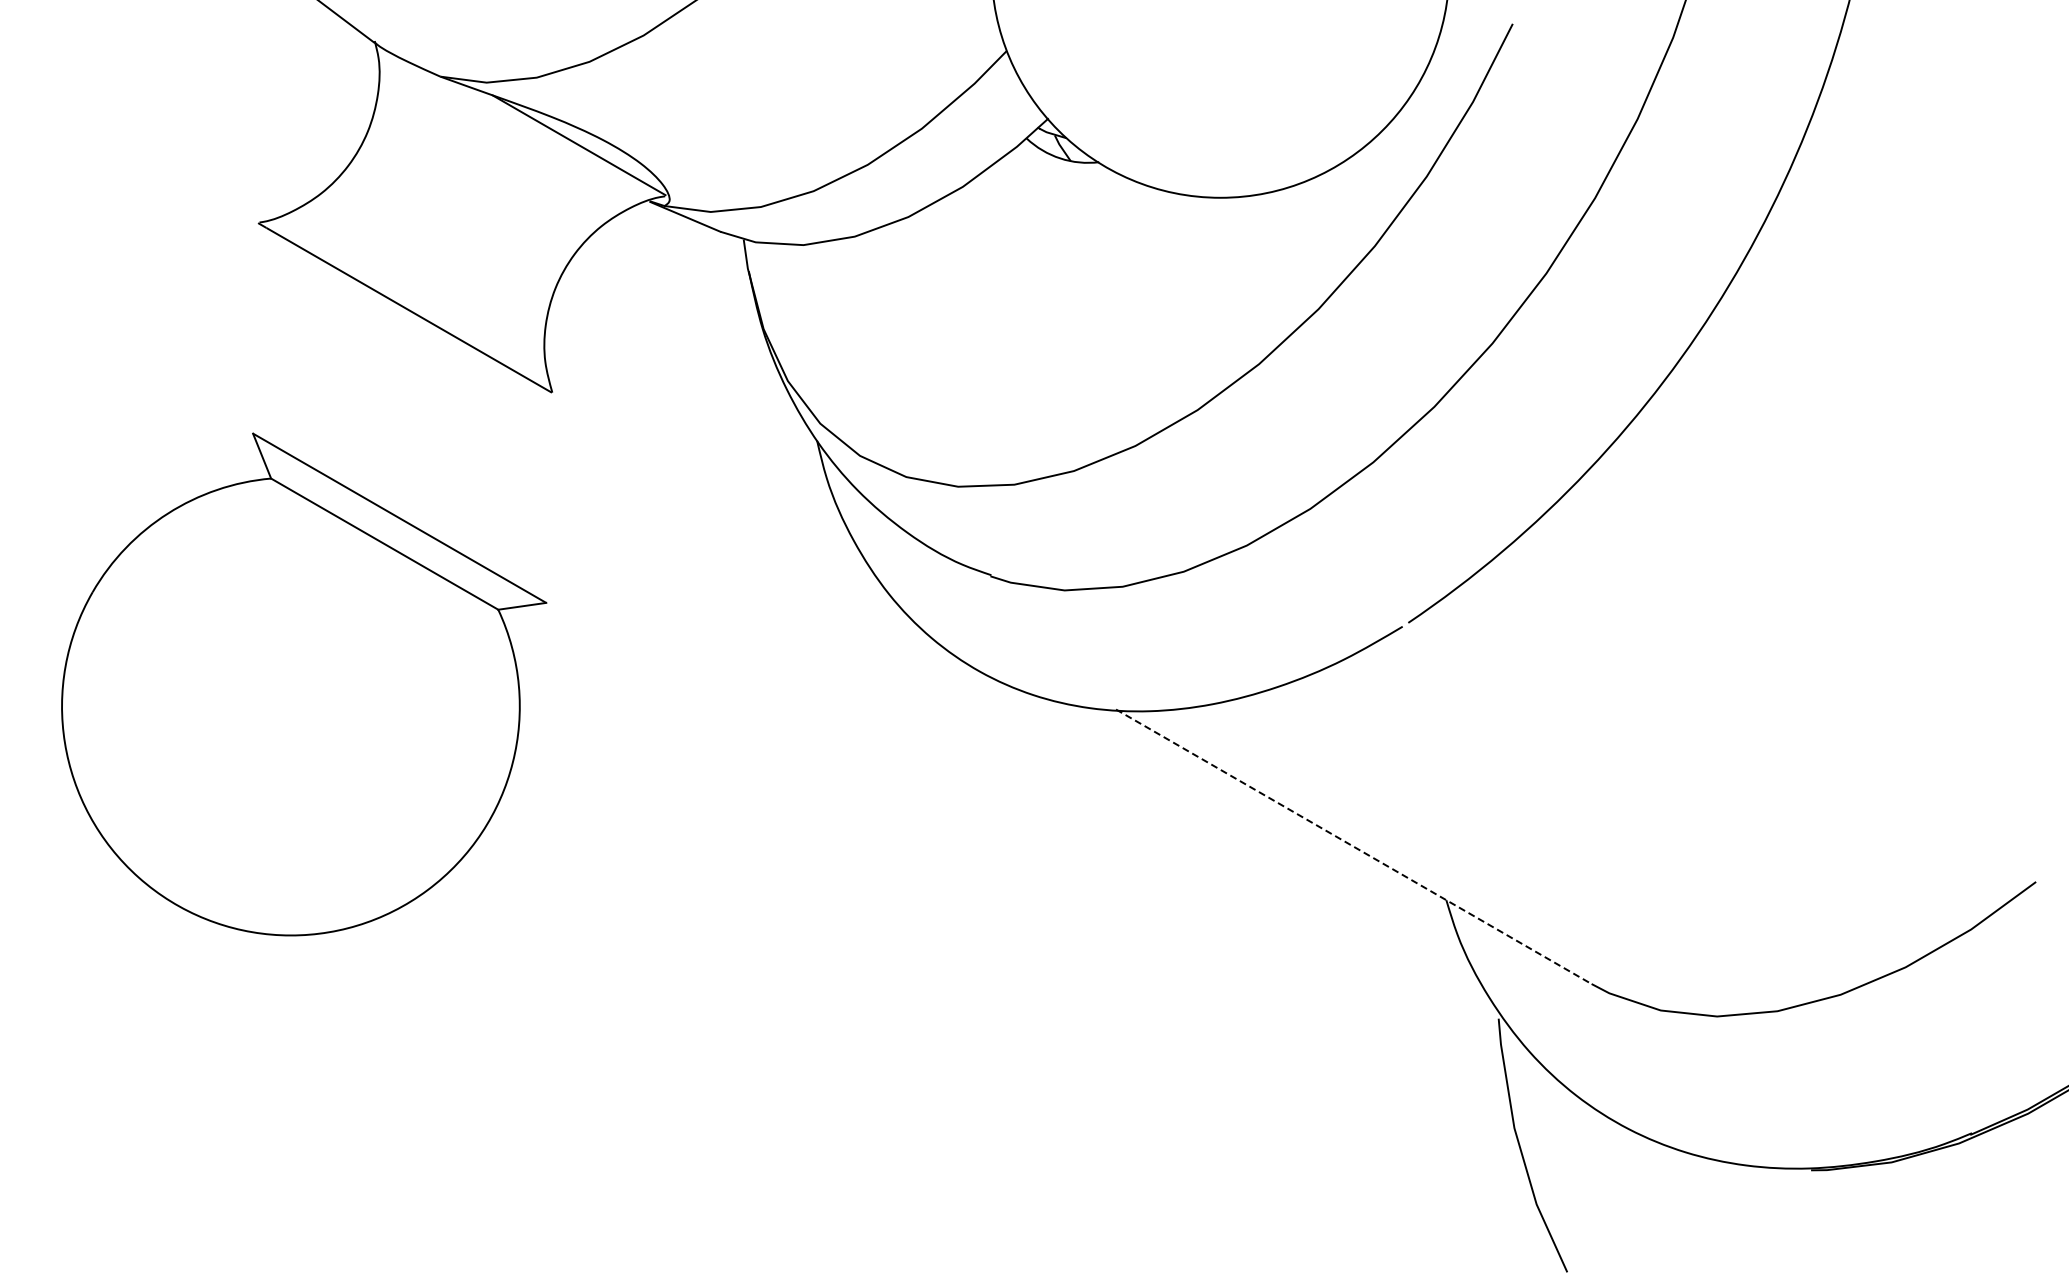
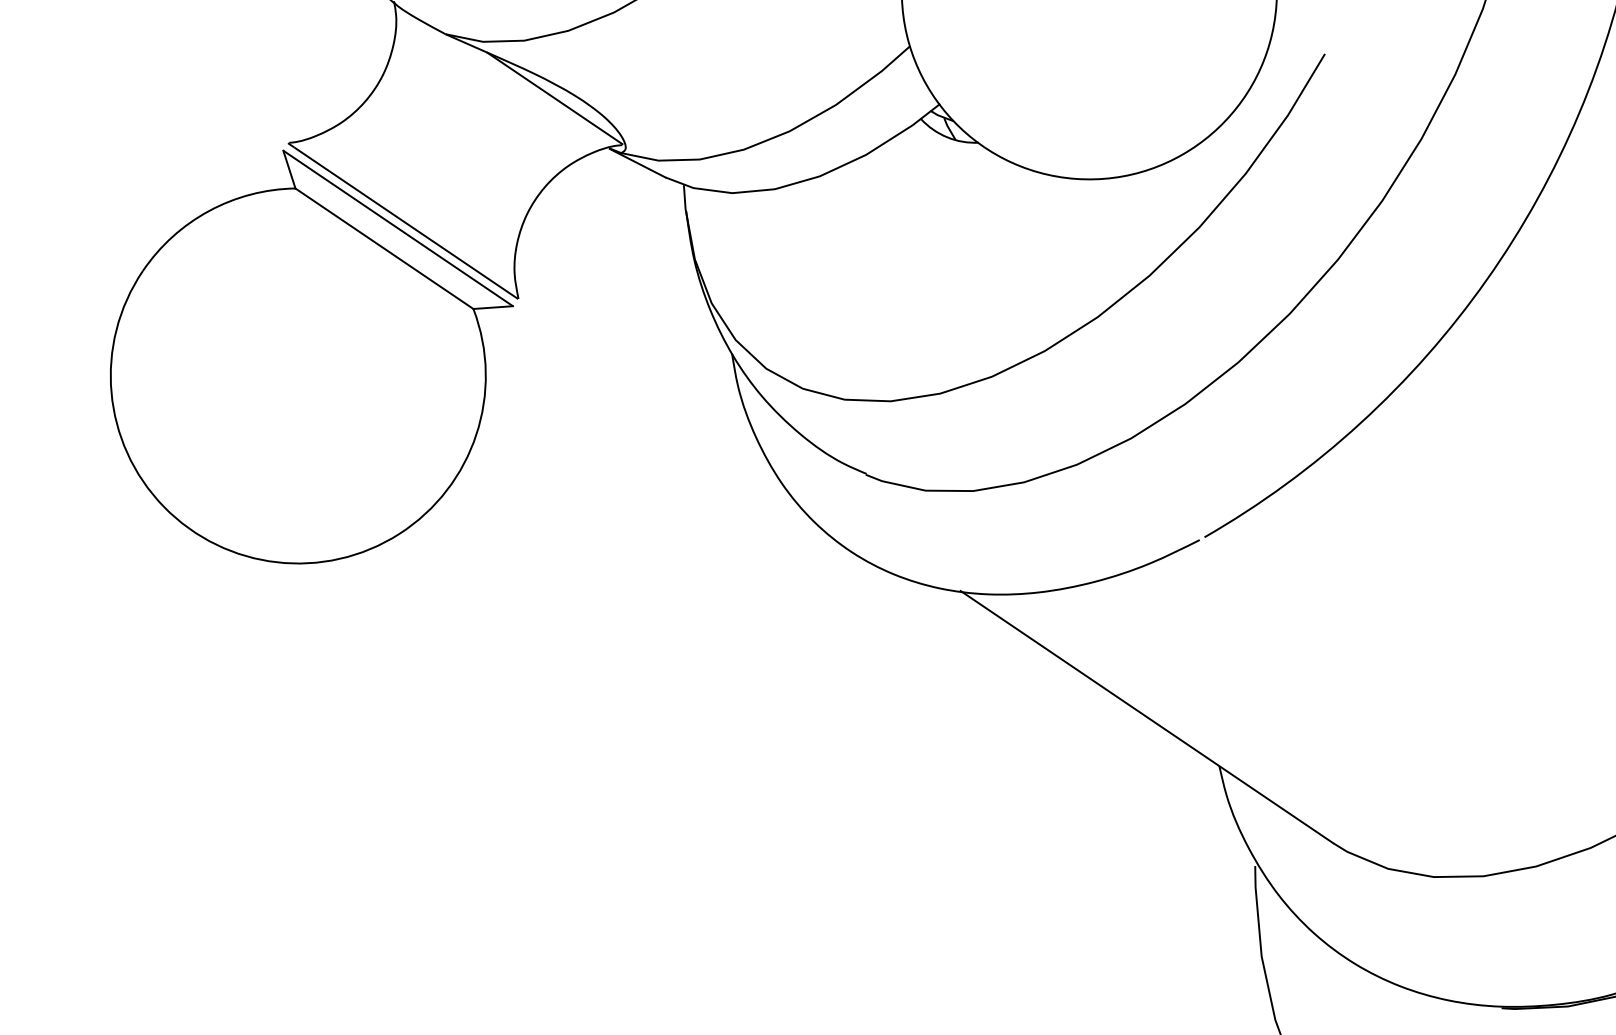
part: (304, 684) -> (310, 358), moved
line: (1353, 846) -> (1146, 716), dashed -> solid

